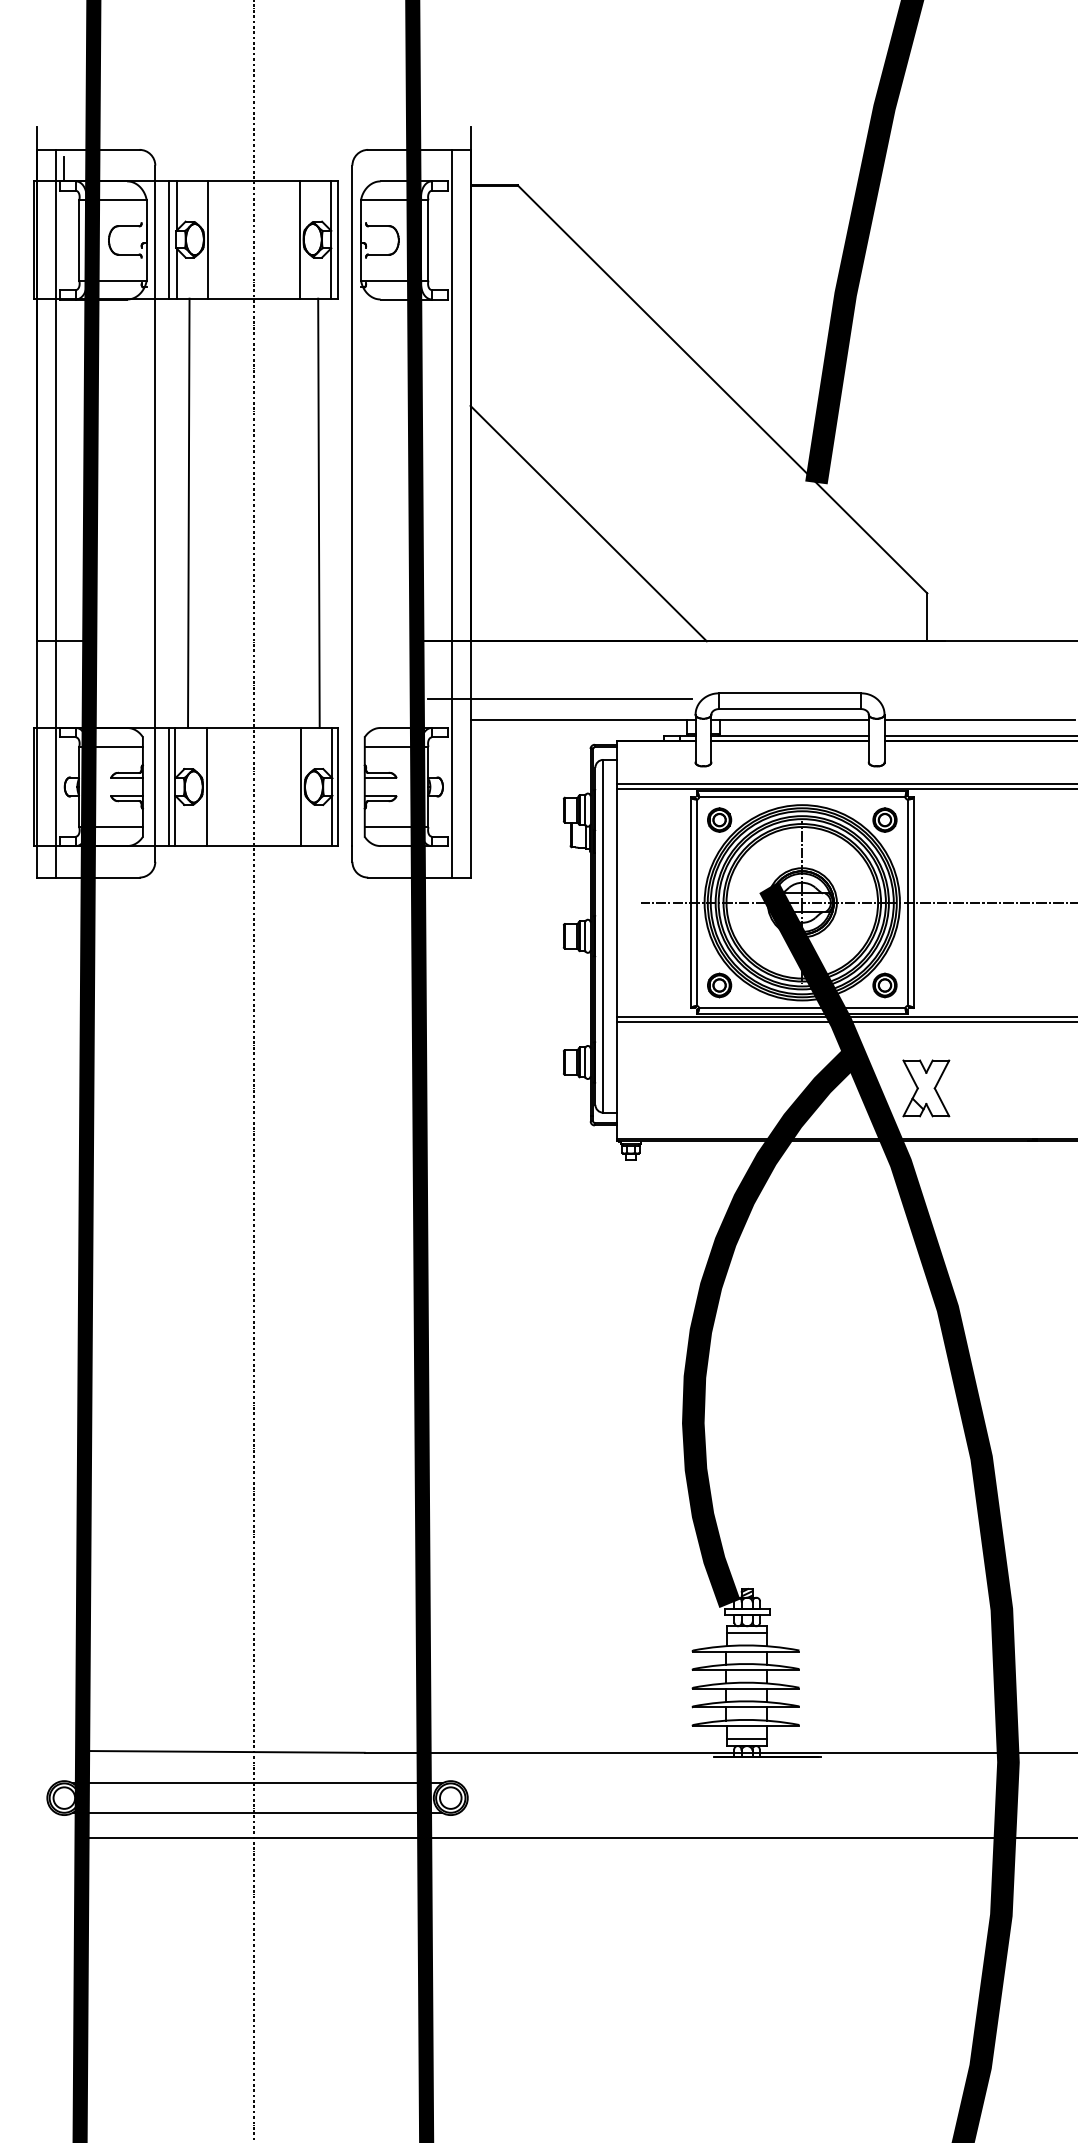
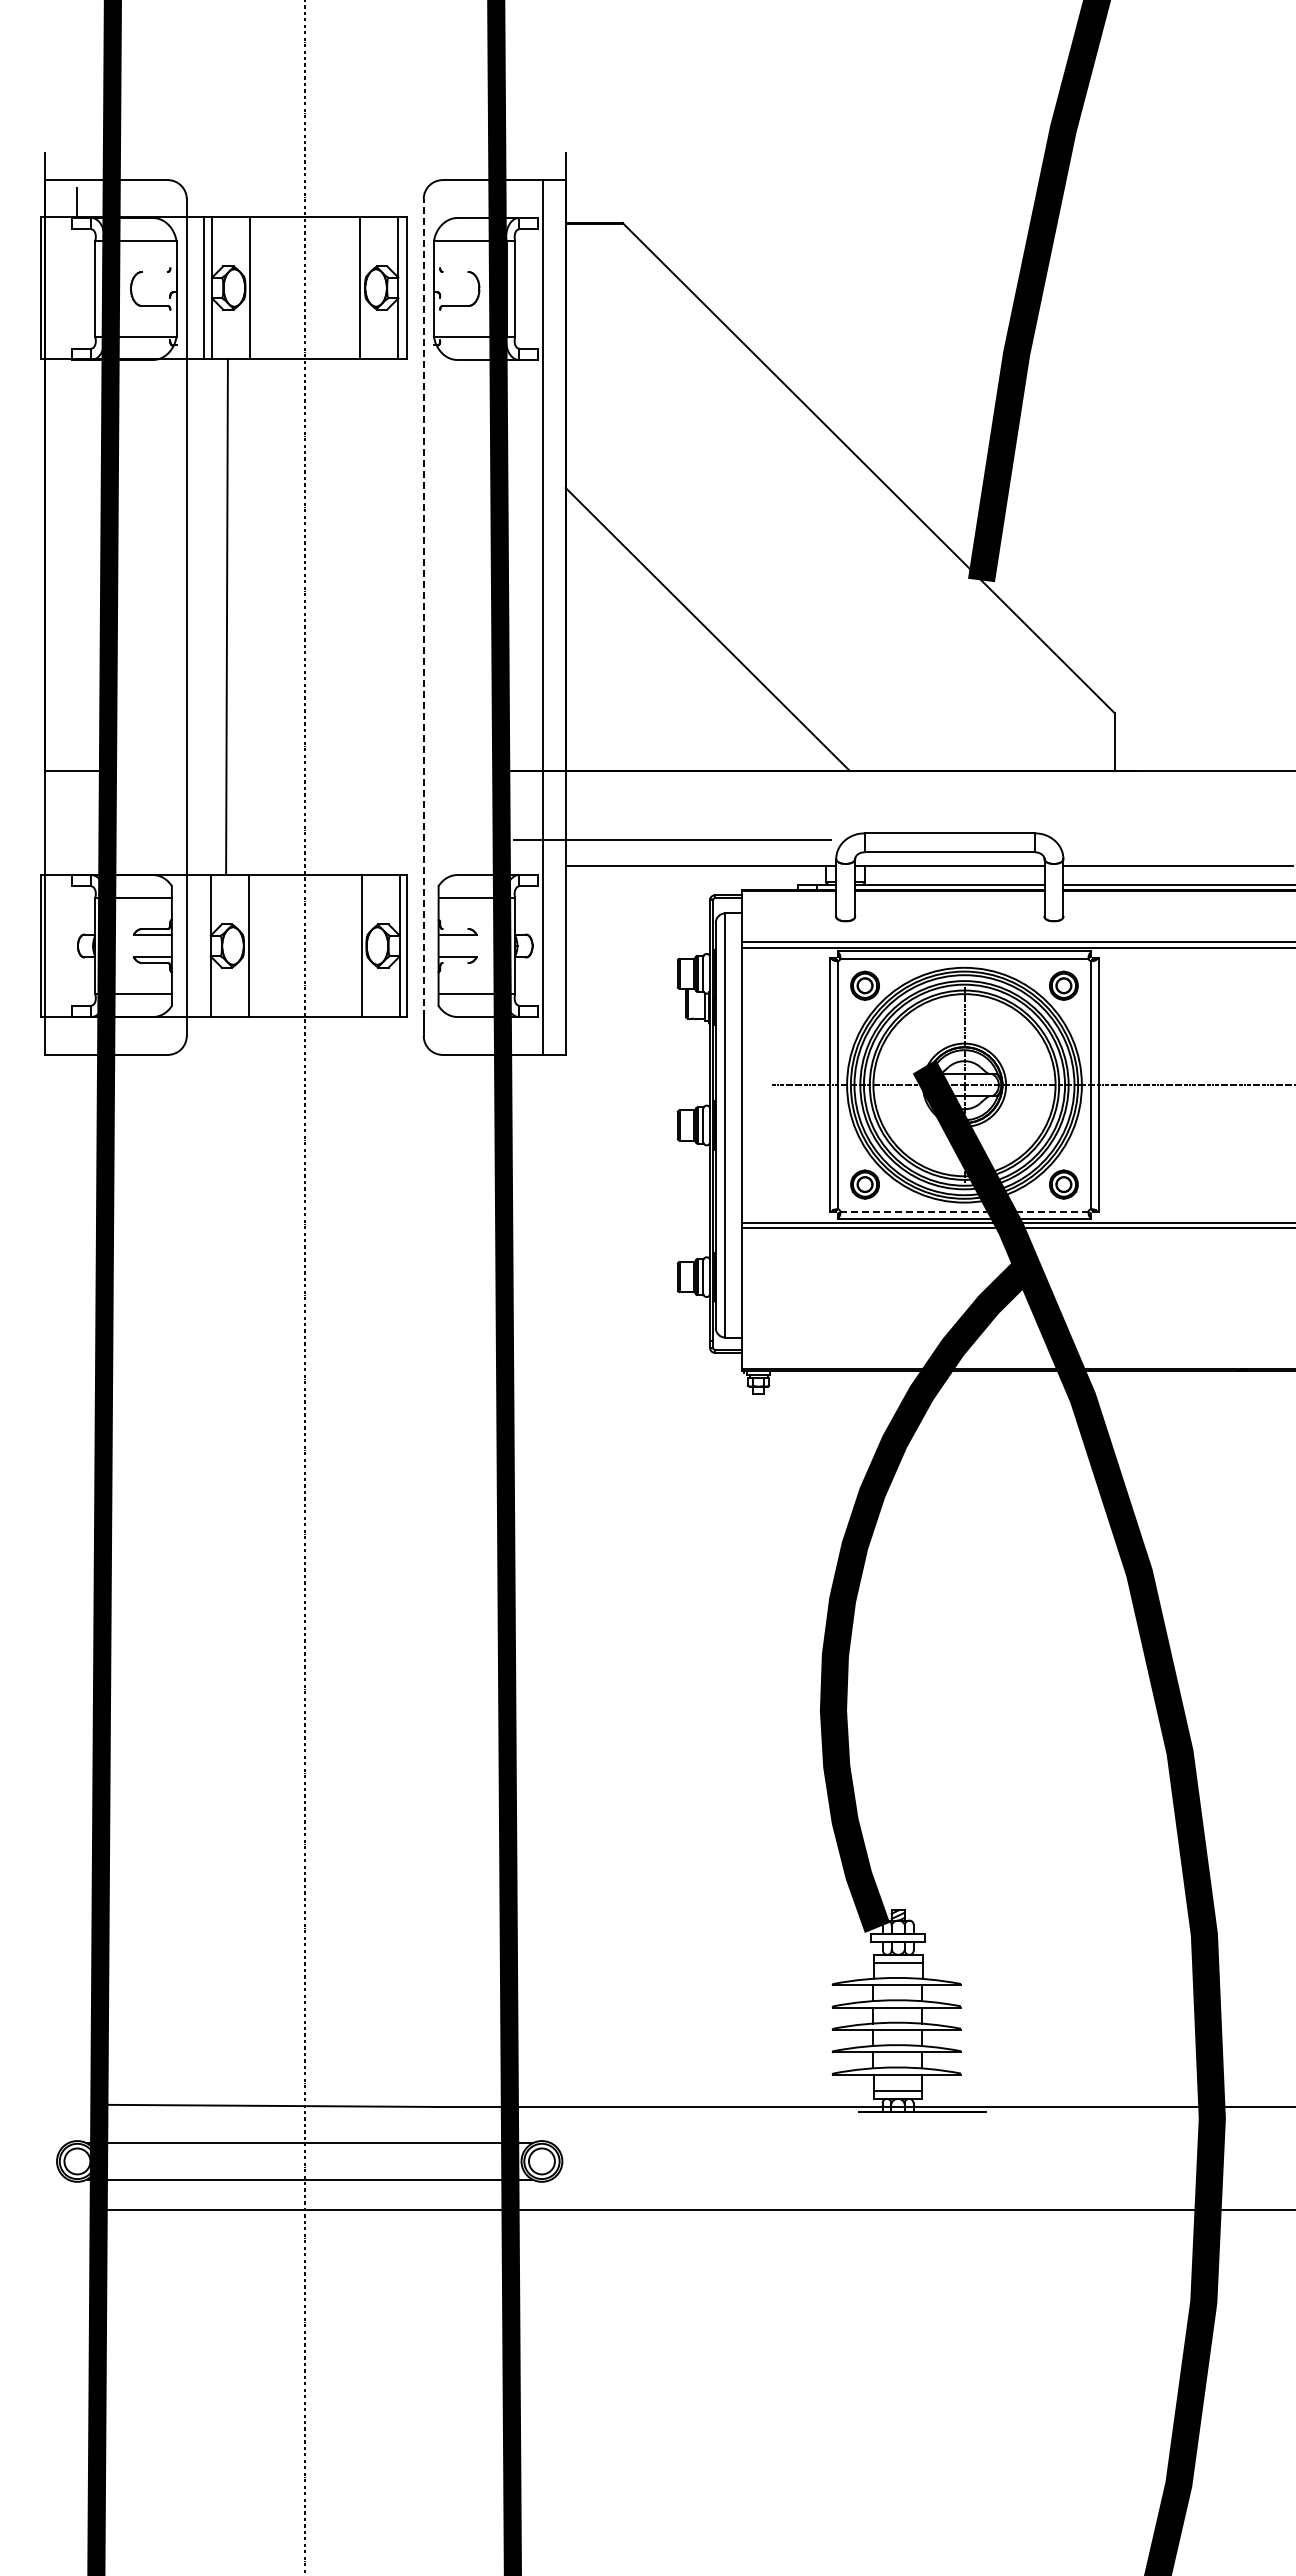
line: (128, 225) -> (154, 271), removed
line: (378, 225) -> (455, 271), removed
line: (352, 506) -> (423, 608), solid -> dashed
line: (56, 513) -> (67, 617), removed
line: (318, 513) -> (383, 617), removed
line: (378, 773) -> (455, 929), removed
line: (169, 787) -> (203, 946), removed
line: (378, 801) -> (455, 963), removed
line: (802, 1007) -> (964, 1211), solid -> dashed
part: (926, 1087) -> (1113, 1307), removed

